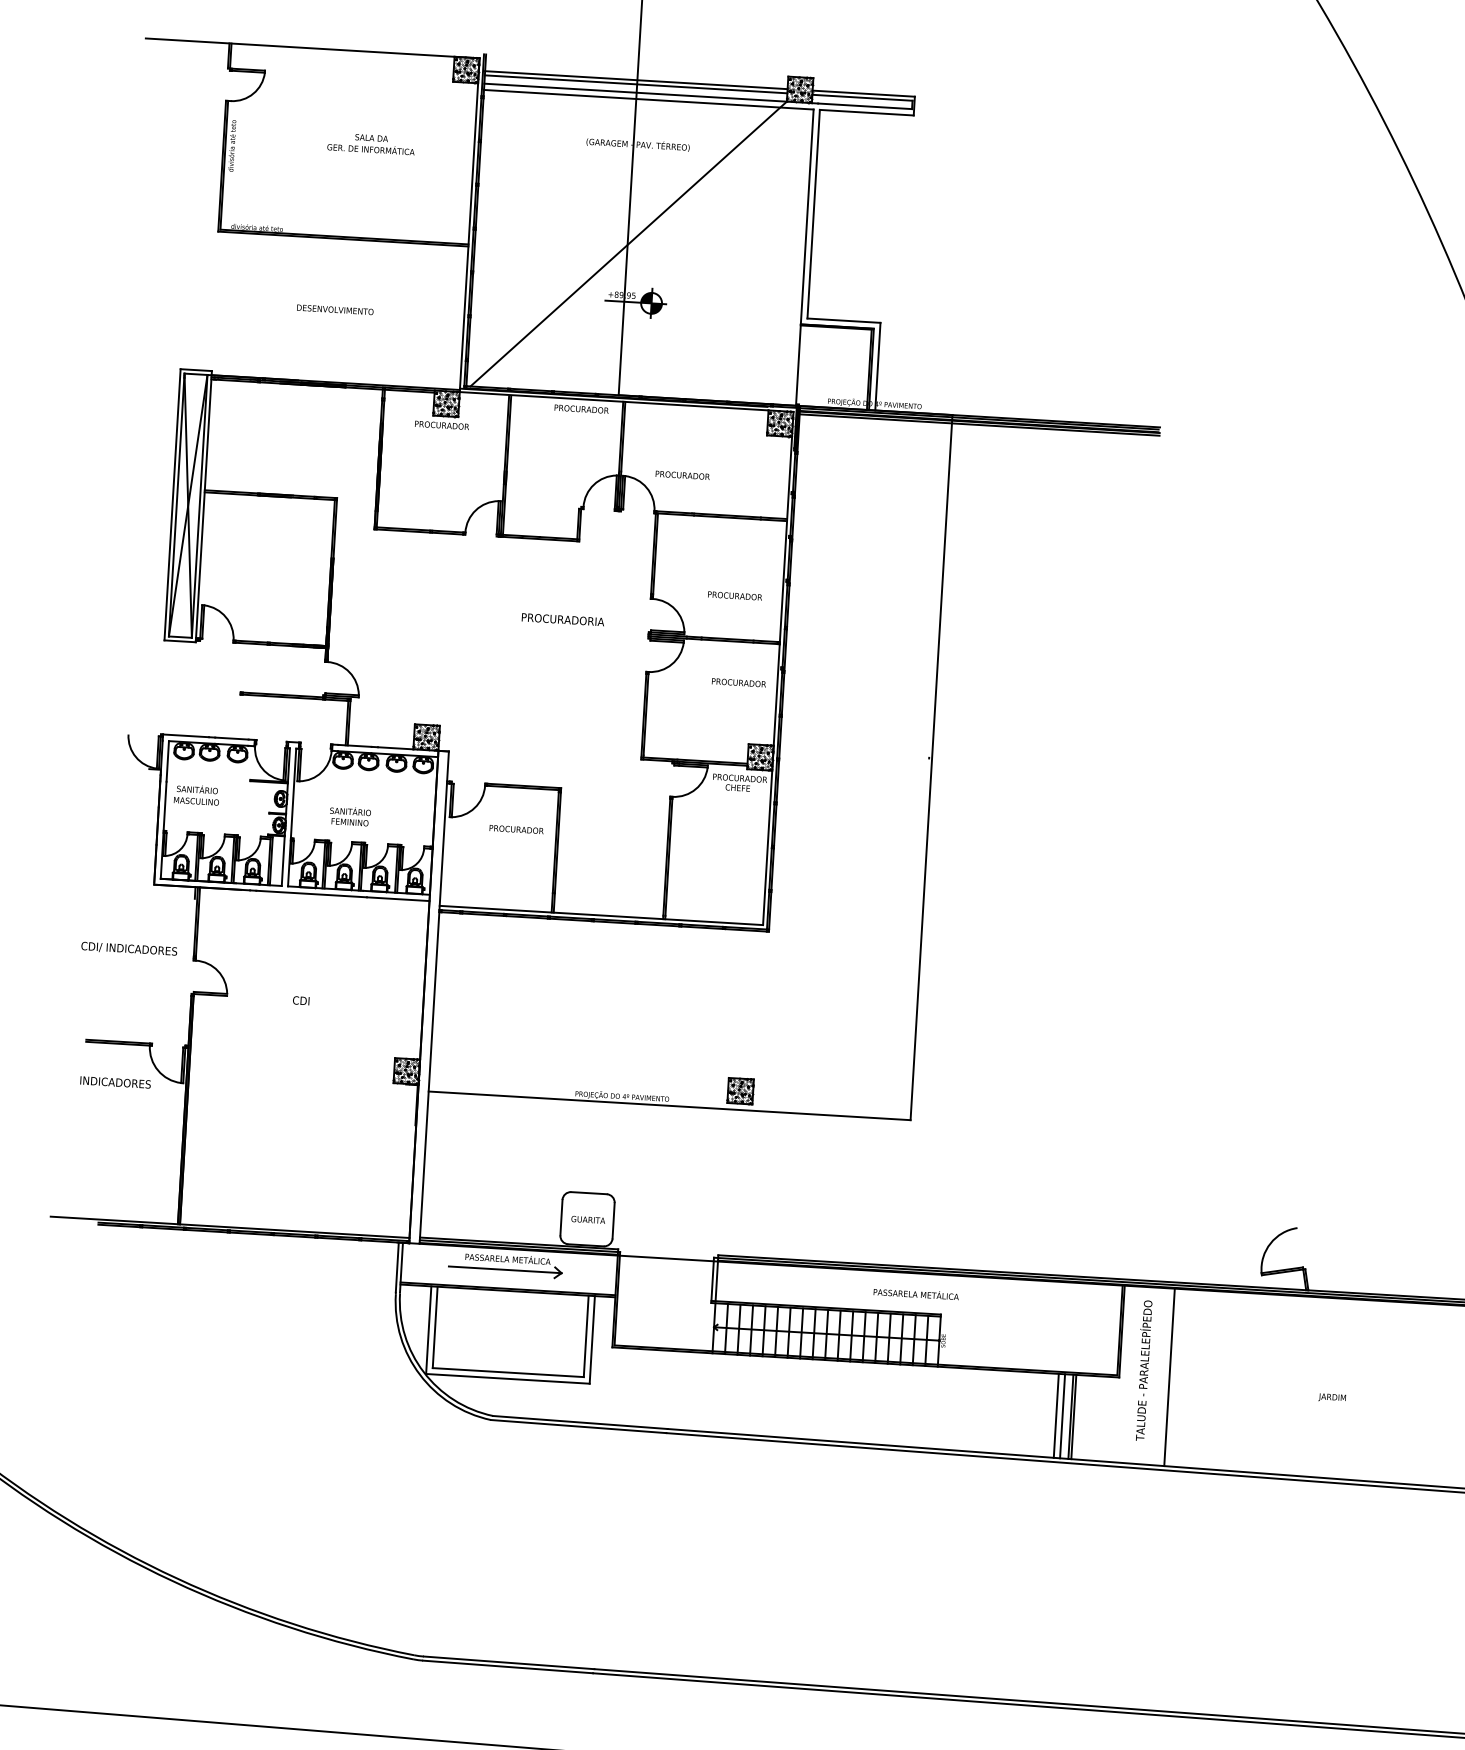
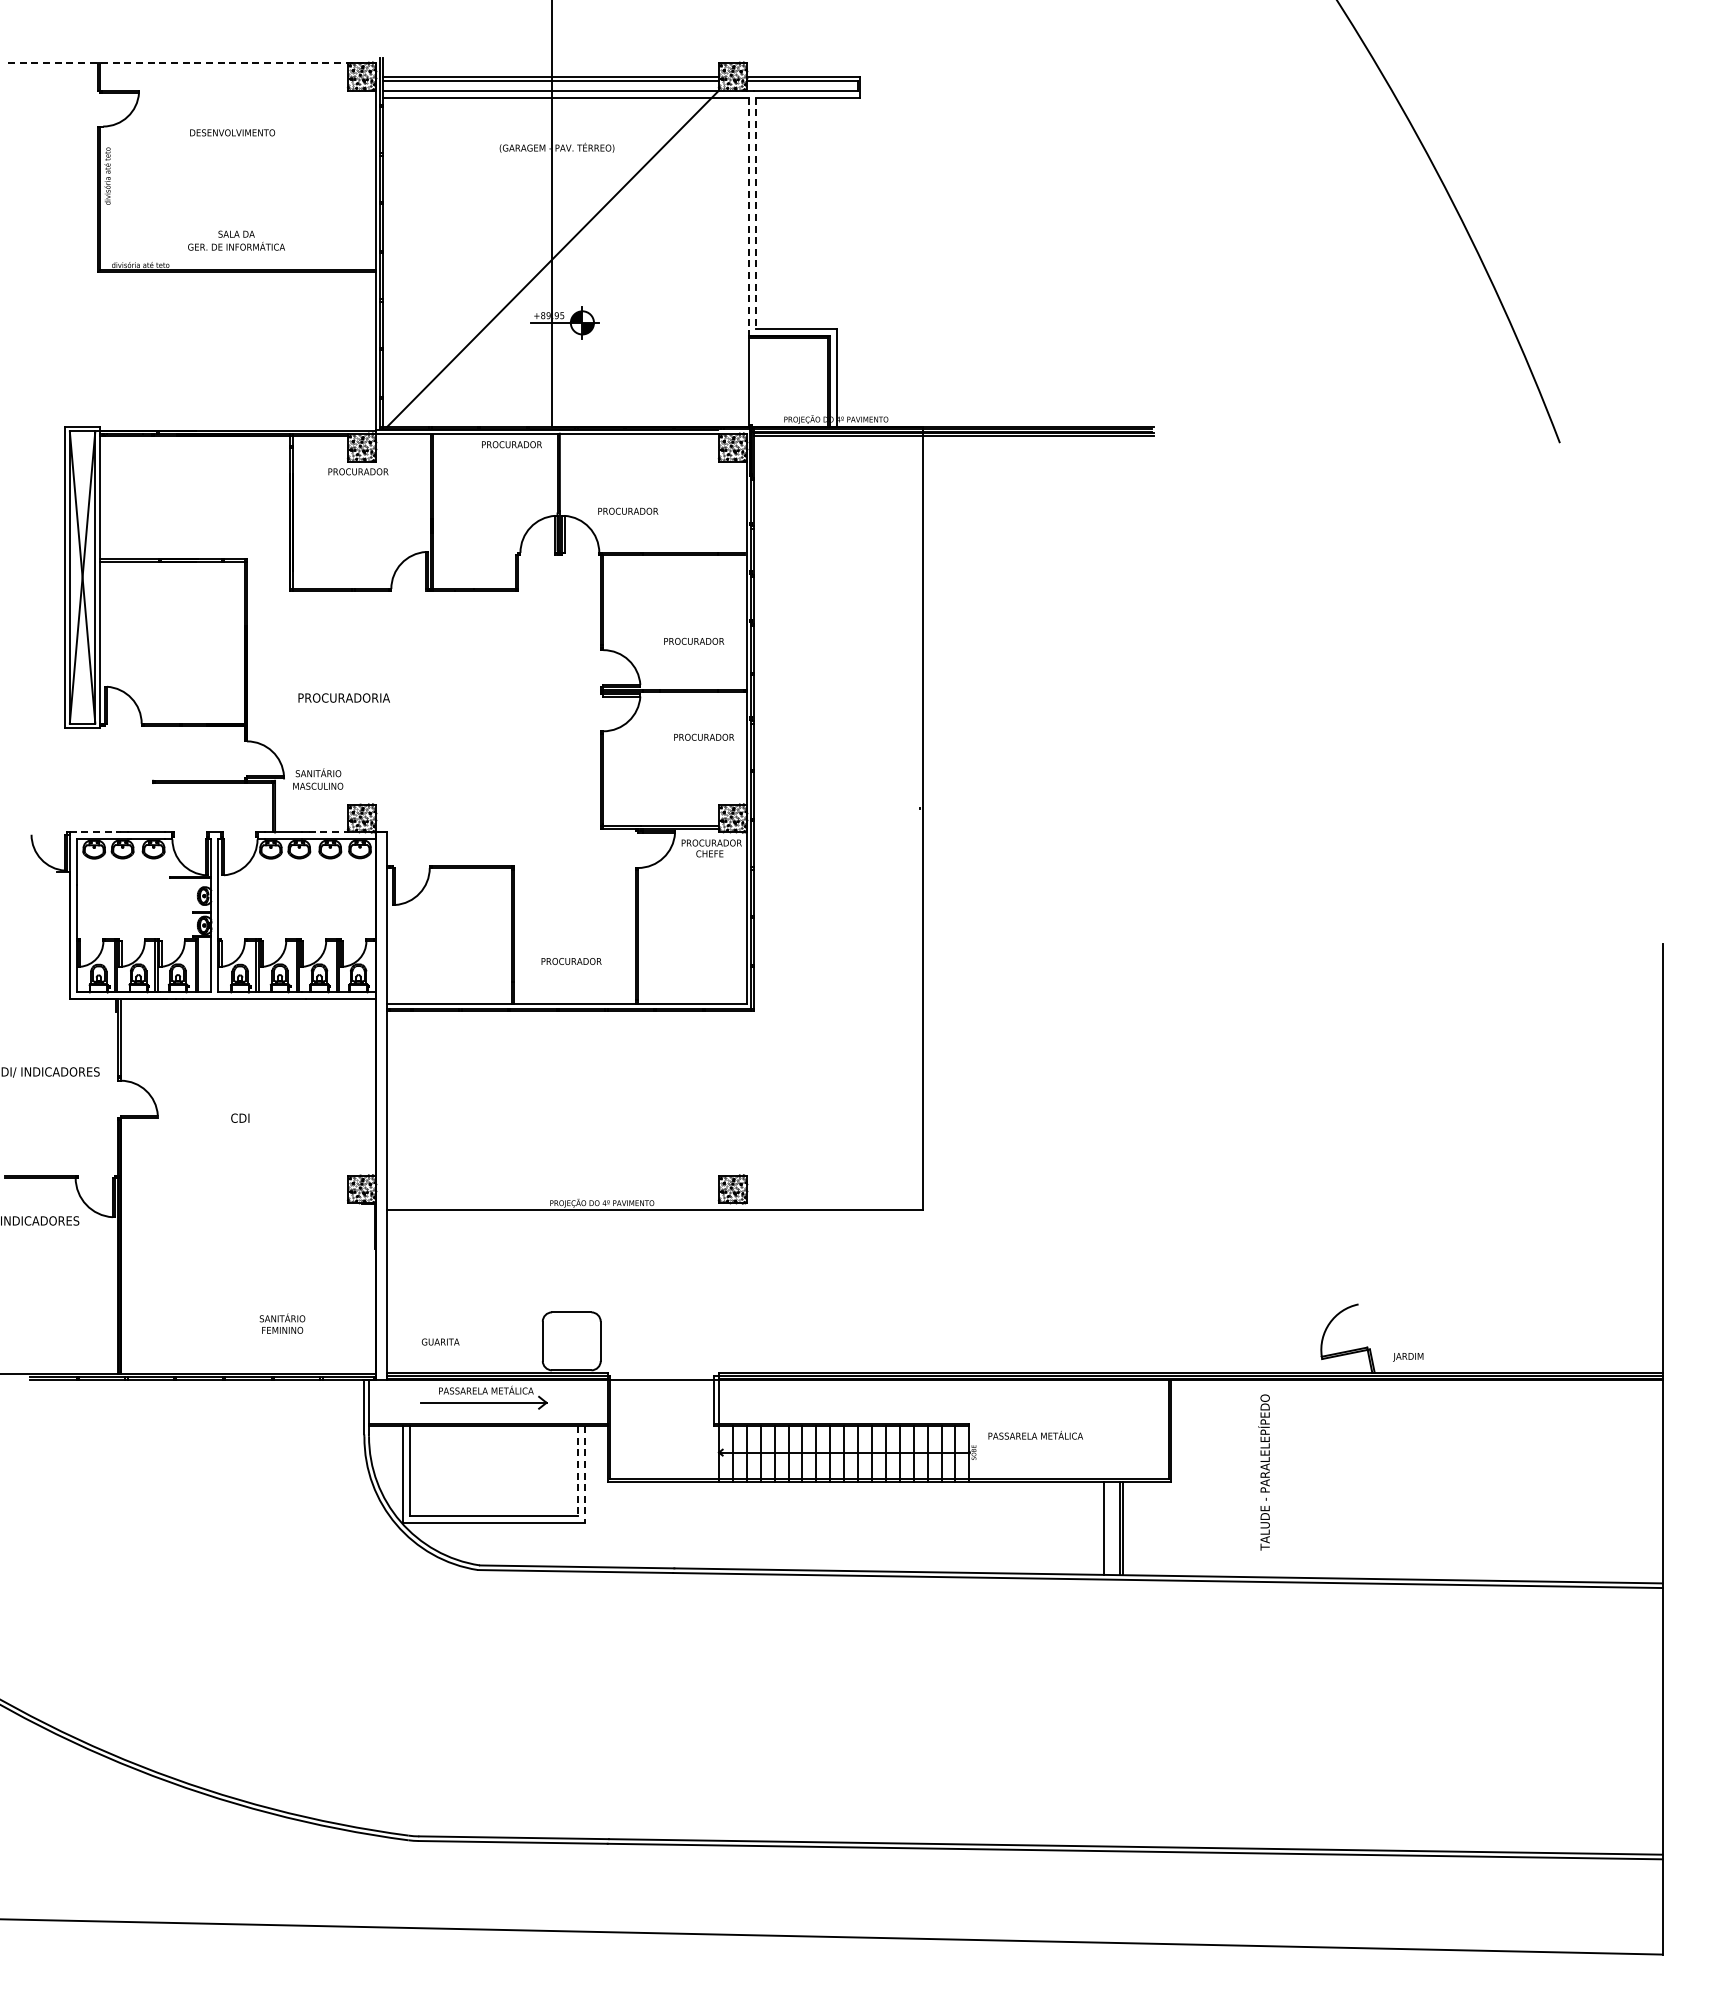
line: (311, 48) -> (189, 62), solid -> dashed
text: (371, 143) -> (236, 240), moved
line: (814, 214) -> (756, 213), solid -> dashed
line: (807, 217) -> (749, 217), solid -> dashed
text: (335, 309) -> (232, 132), moved
text: (562, 619) -> (343, 697), moved
line: (186, 735) -> (95, 832), solid -> dashed
line: (395, 748) -> (328, 832), solid -> dashed
text: (197, 794) -> (318, 778), moved
text: (350, 816) -> (282, 1323), moved
text: (516, 829) -> (571, 961), moved
text: (588, 1219) -> (440, 1341), moved
text: (916, 1293) -> (1035, 1434), moved
line: (586, 1336) -> (578, 1471), solid -> dashed
line: (591, 1339) -> (584, 1474), solid -> dashed
text: (1142, 1370) -> (1263, 1472), moved
line: (1169, 1376) -> (1226, 1477), removed
text: (1332, 1398) -> (1408, 1357), moved
line: (1062, 1416) -> (1110, 1528), removed

